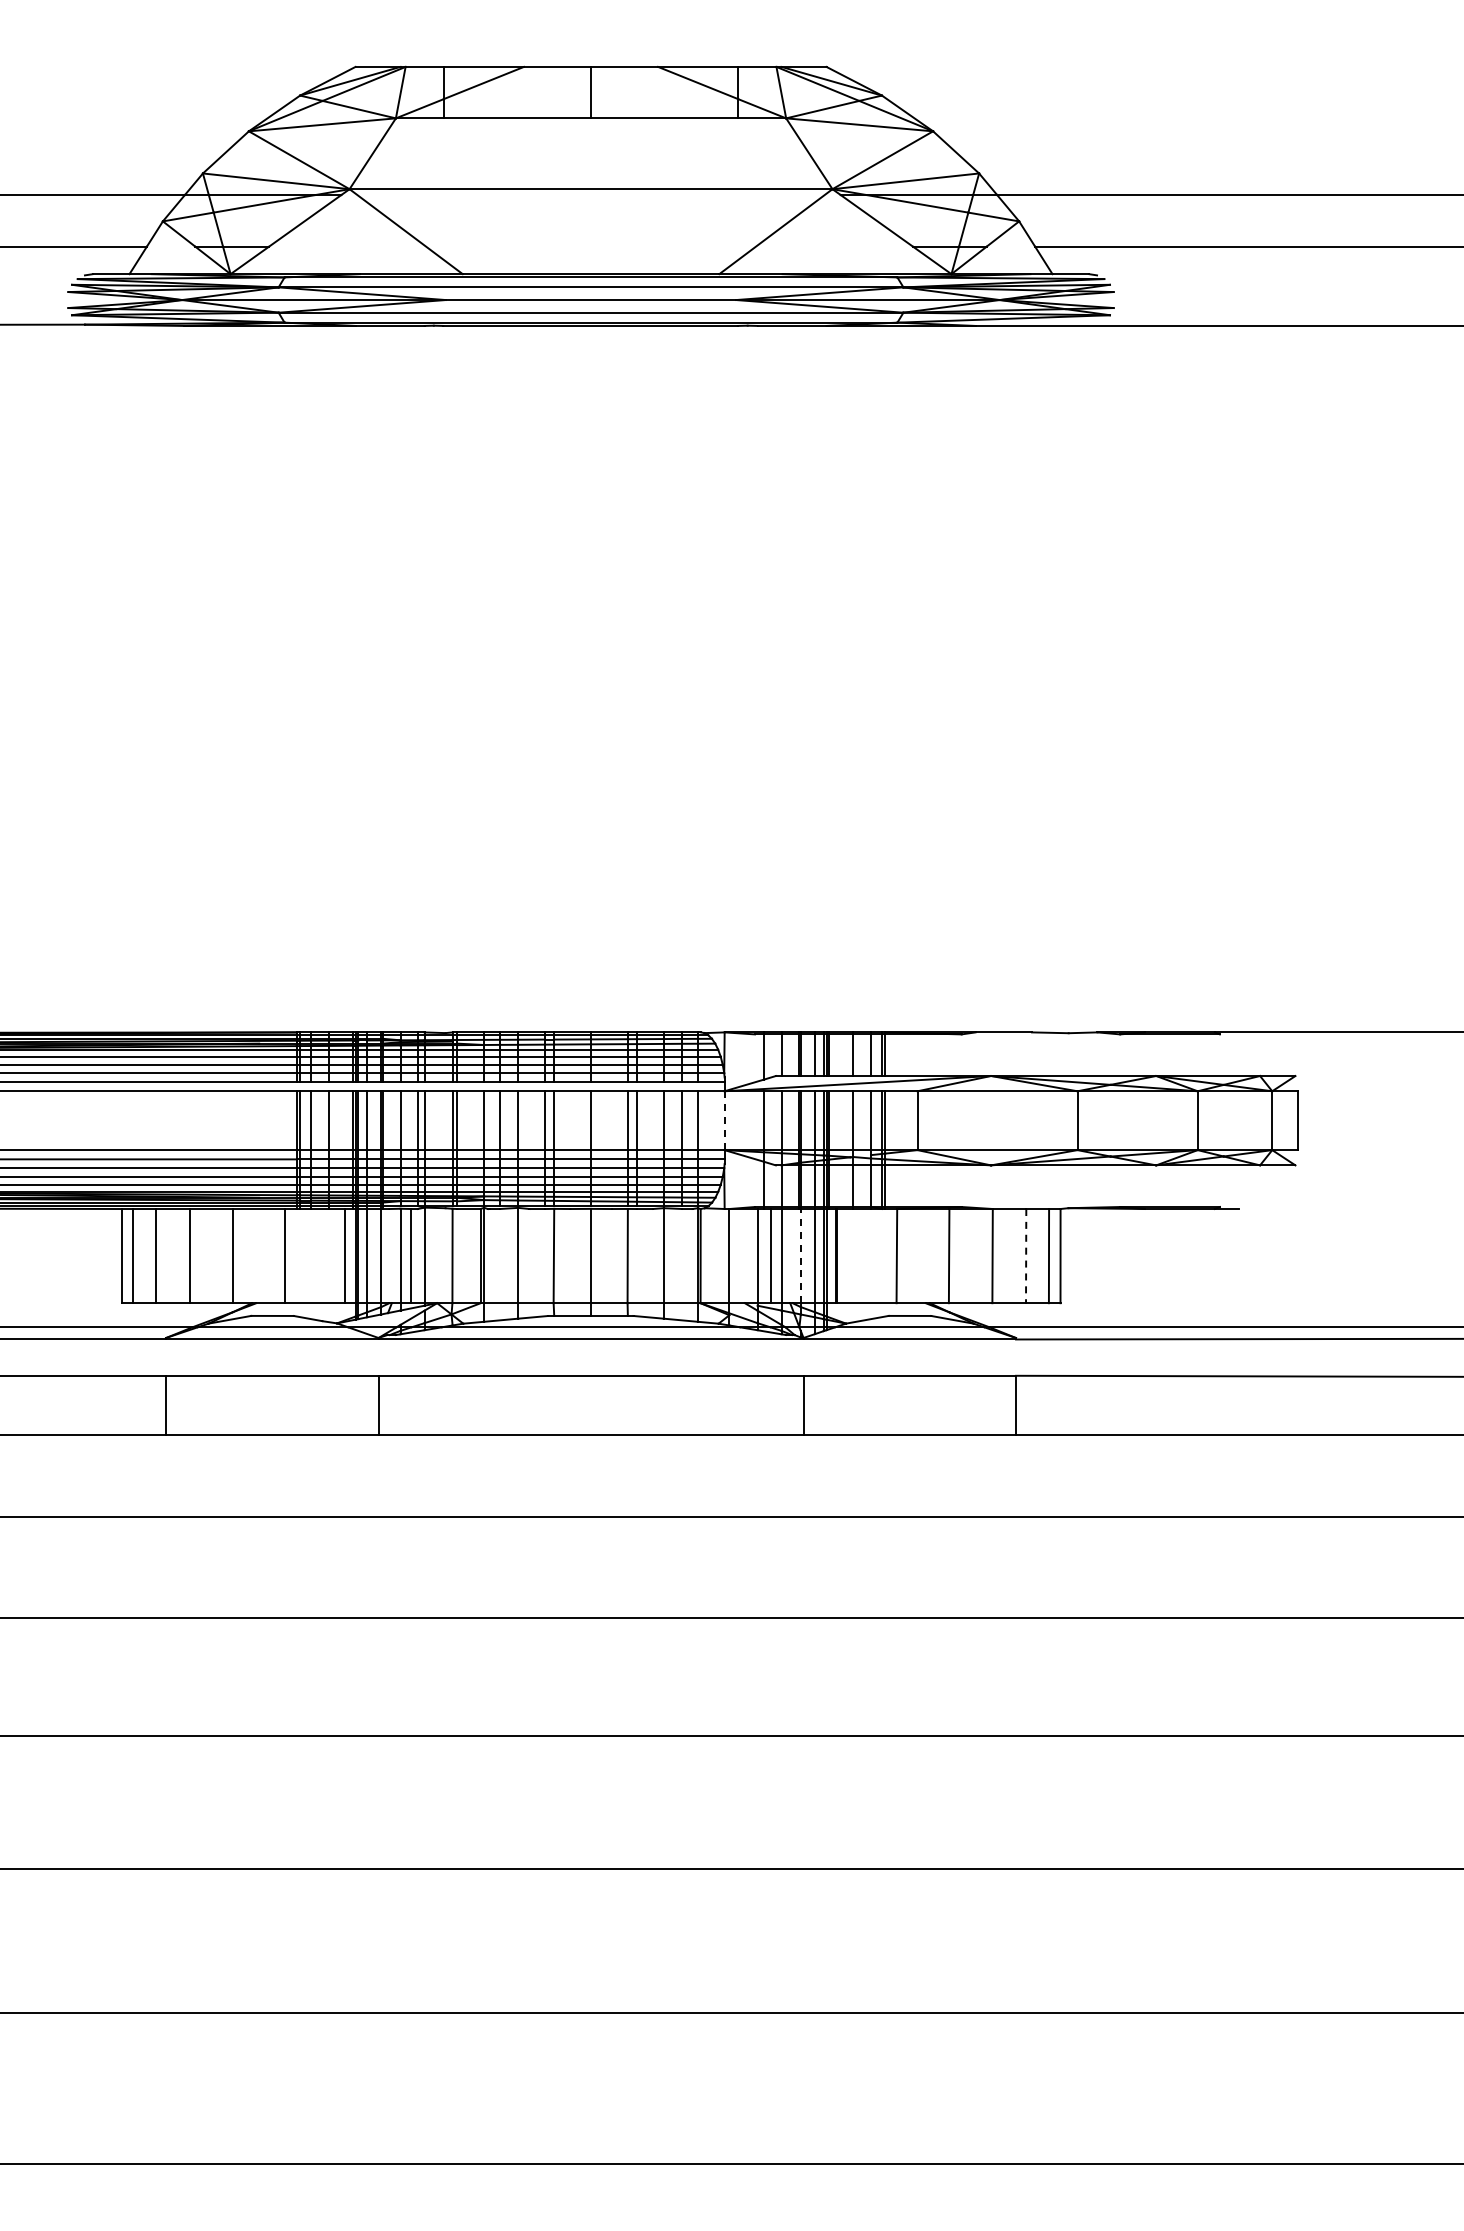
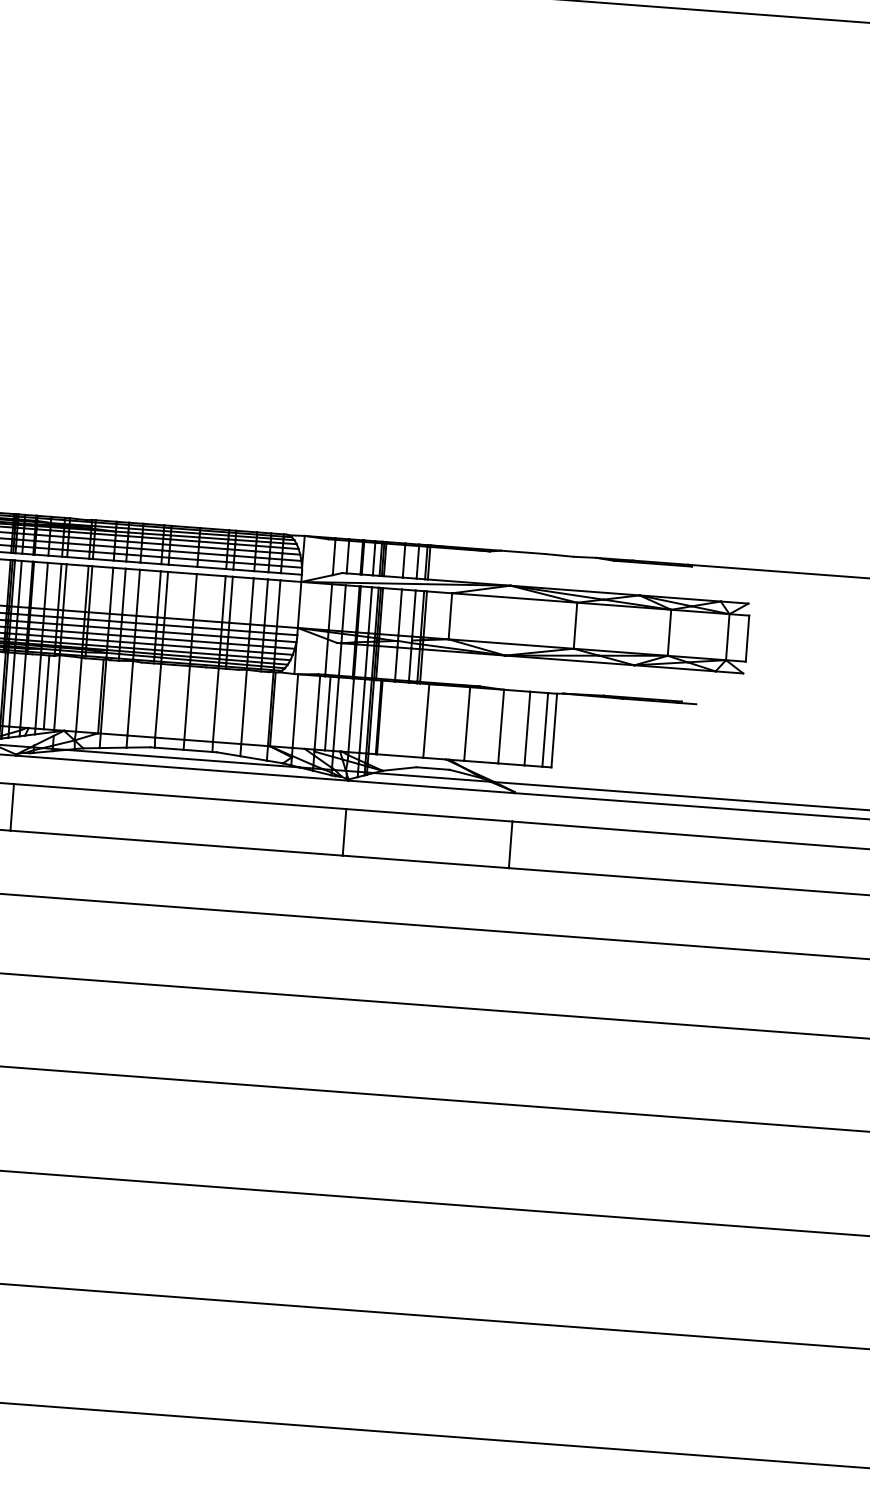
line: (724, 1121) -> (299, 605), dashed -> solid
line: (800, 1255) -> (350, 714), dashed -> solid
line: (1026, 1256) -> (527, 728), dashed -> solid

